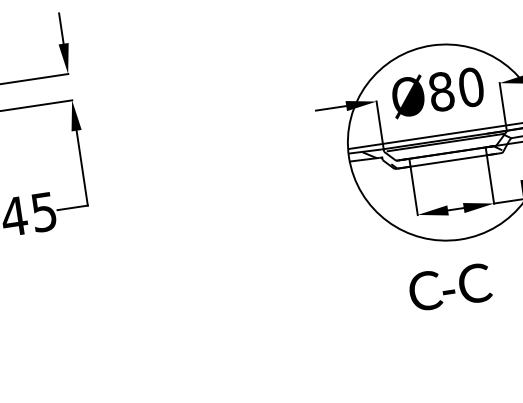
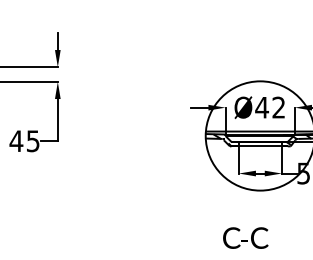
text: (456, 89) -> (270, 107), Ø80 -> Ø42
text: (449, 286) -> (245, 237), moved

